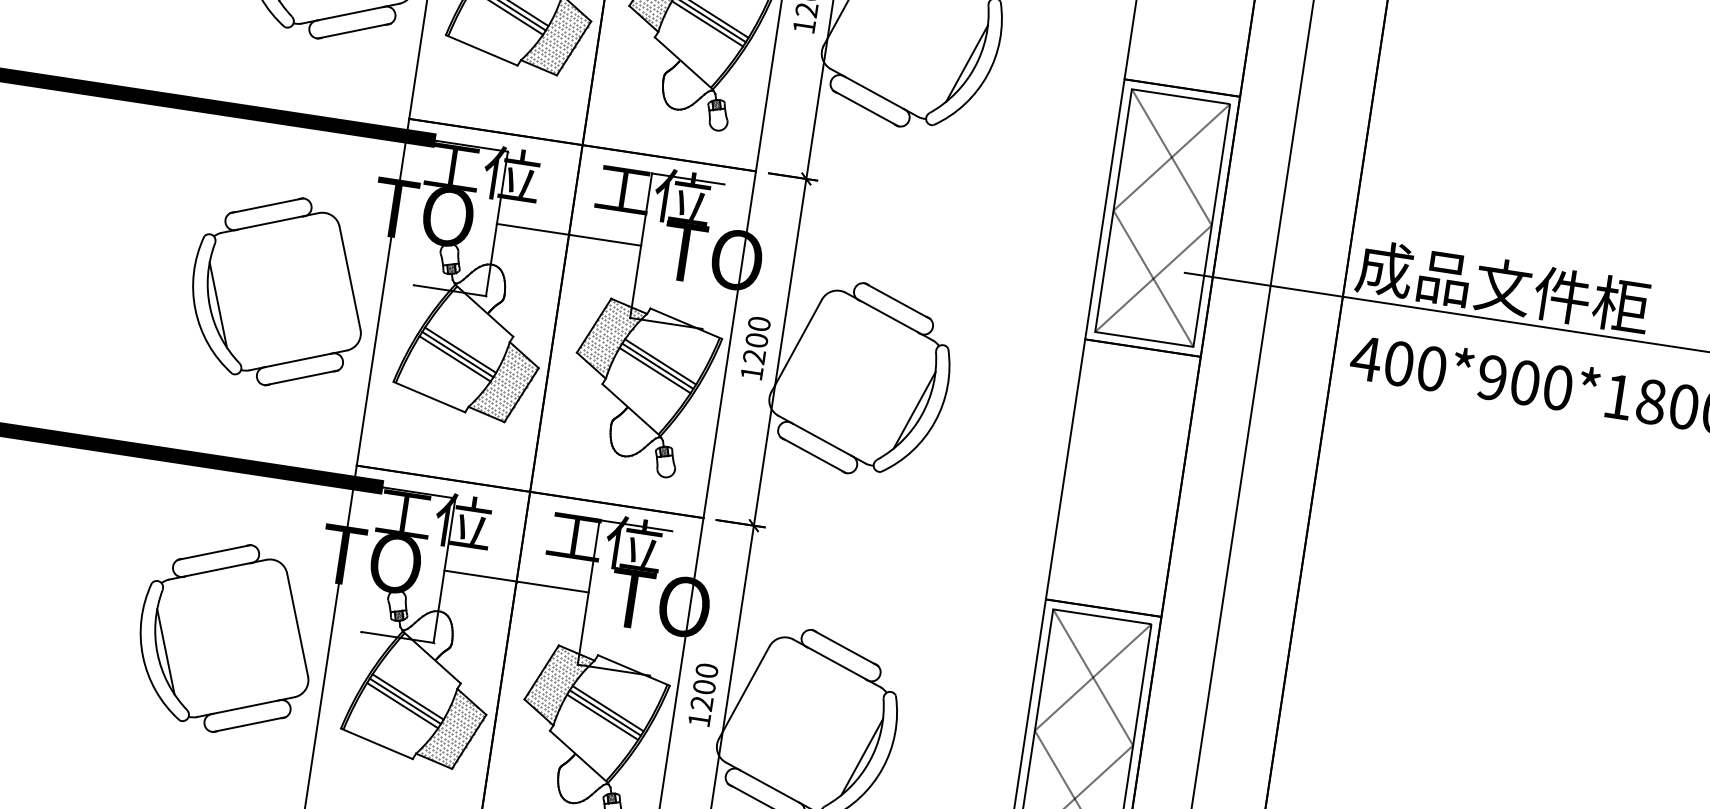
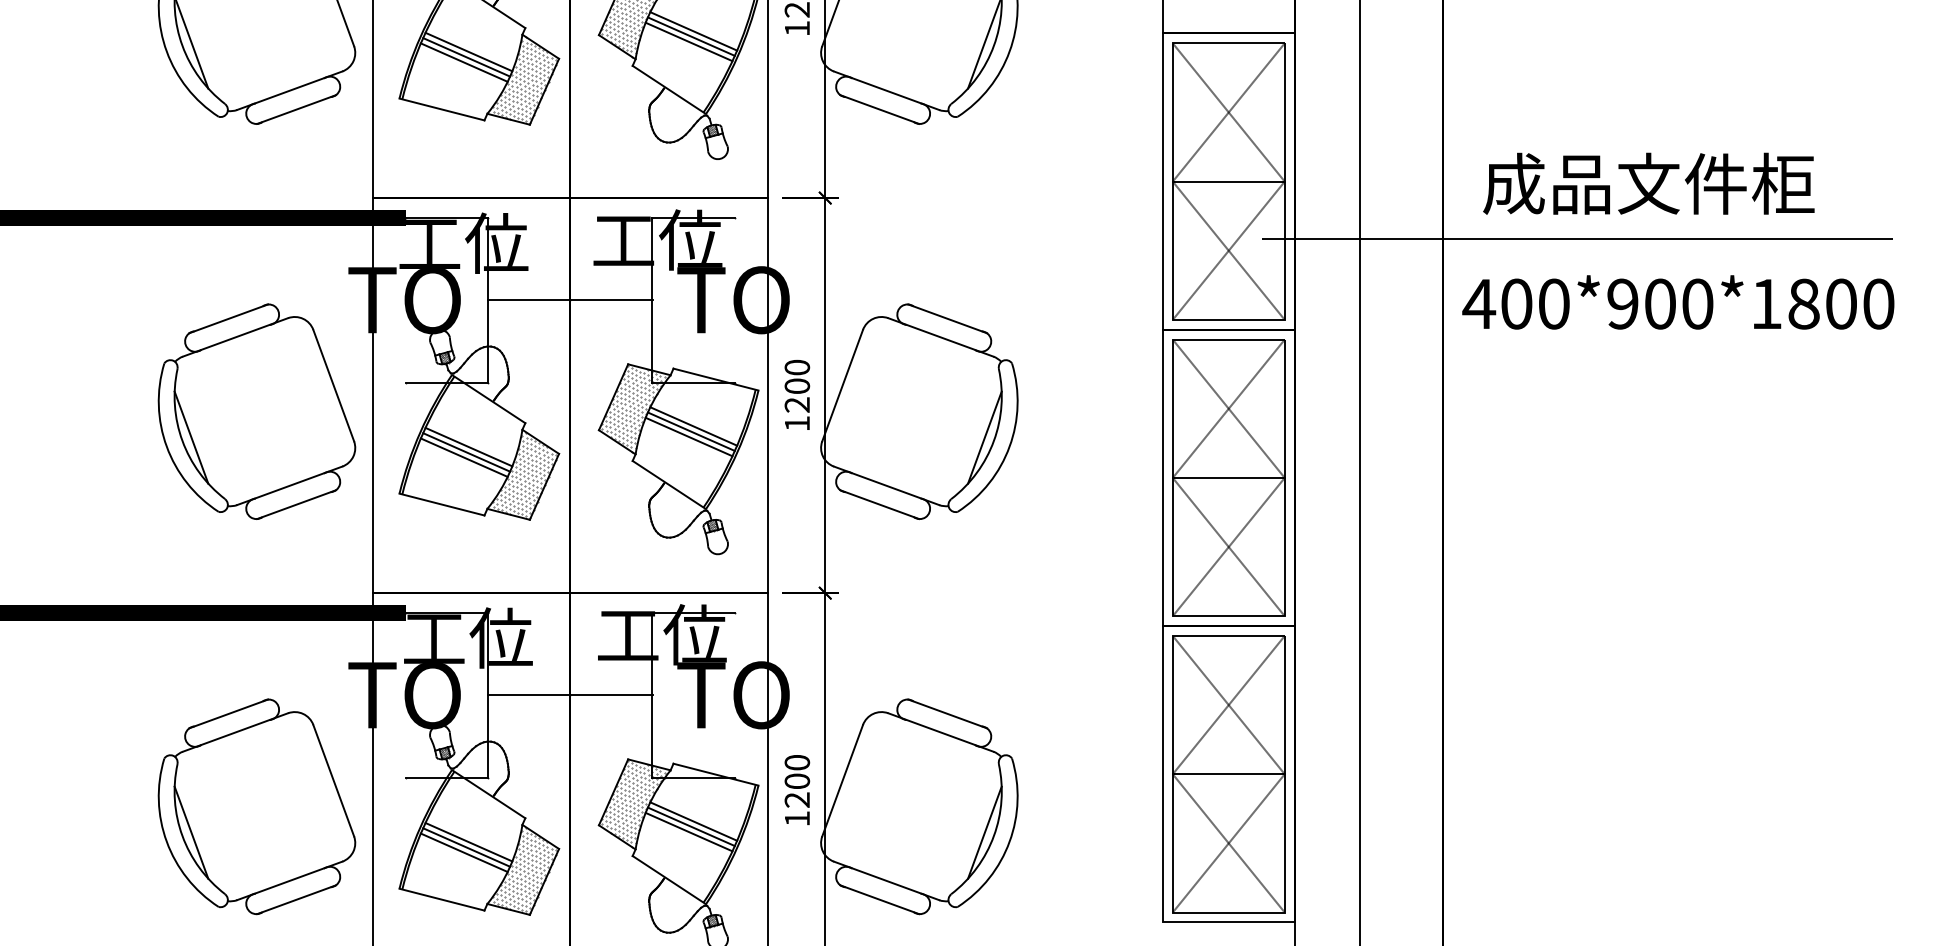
line: (1162, 217) -> (1228, 181), added
text: (1503, 286) -> (1648, 183), moved
part: (1123, 477) -> (1228, 477), added
line: (1083, 738) -> (1228, 774), added

